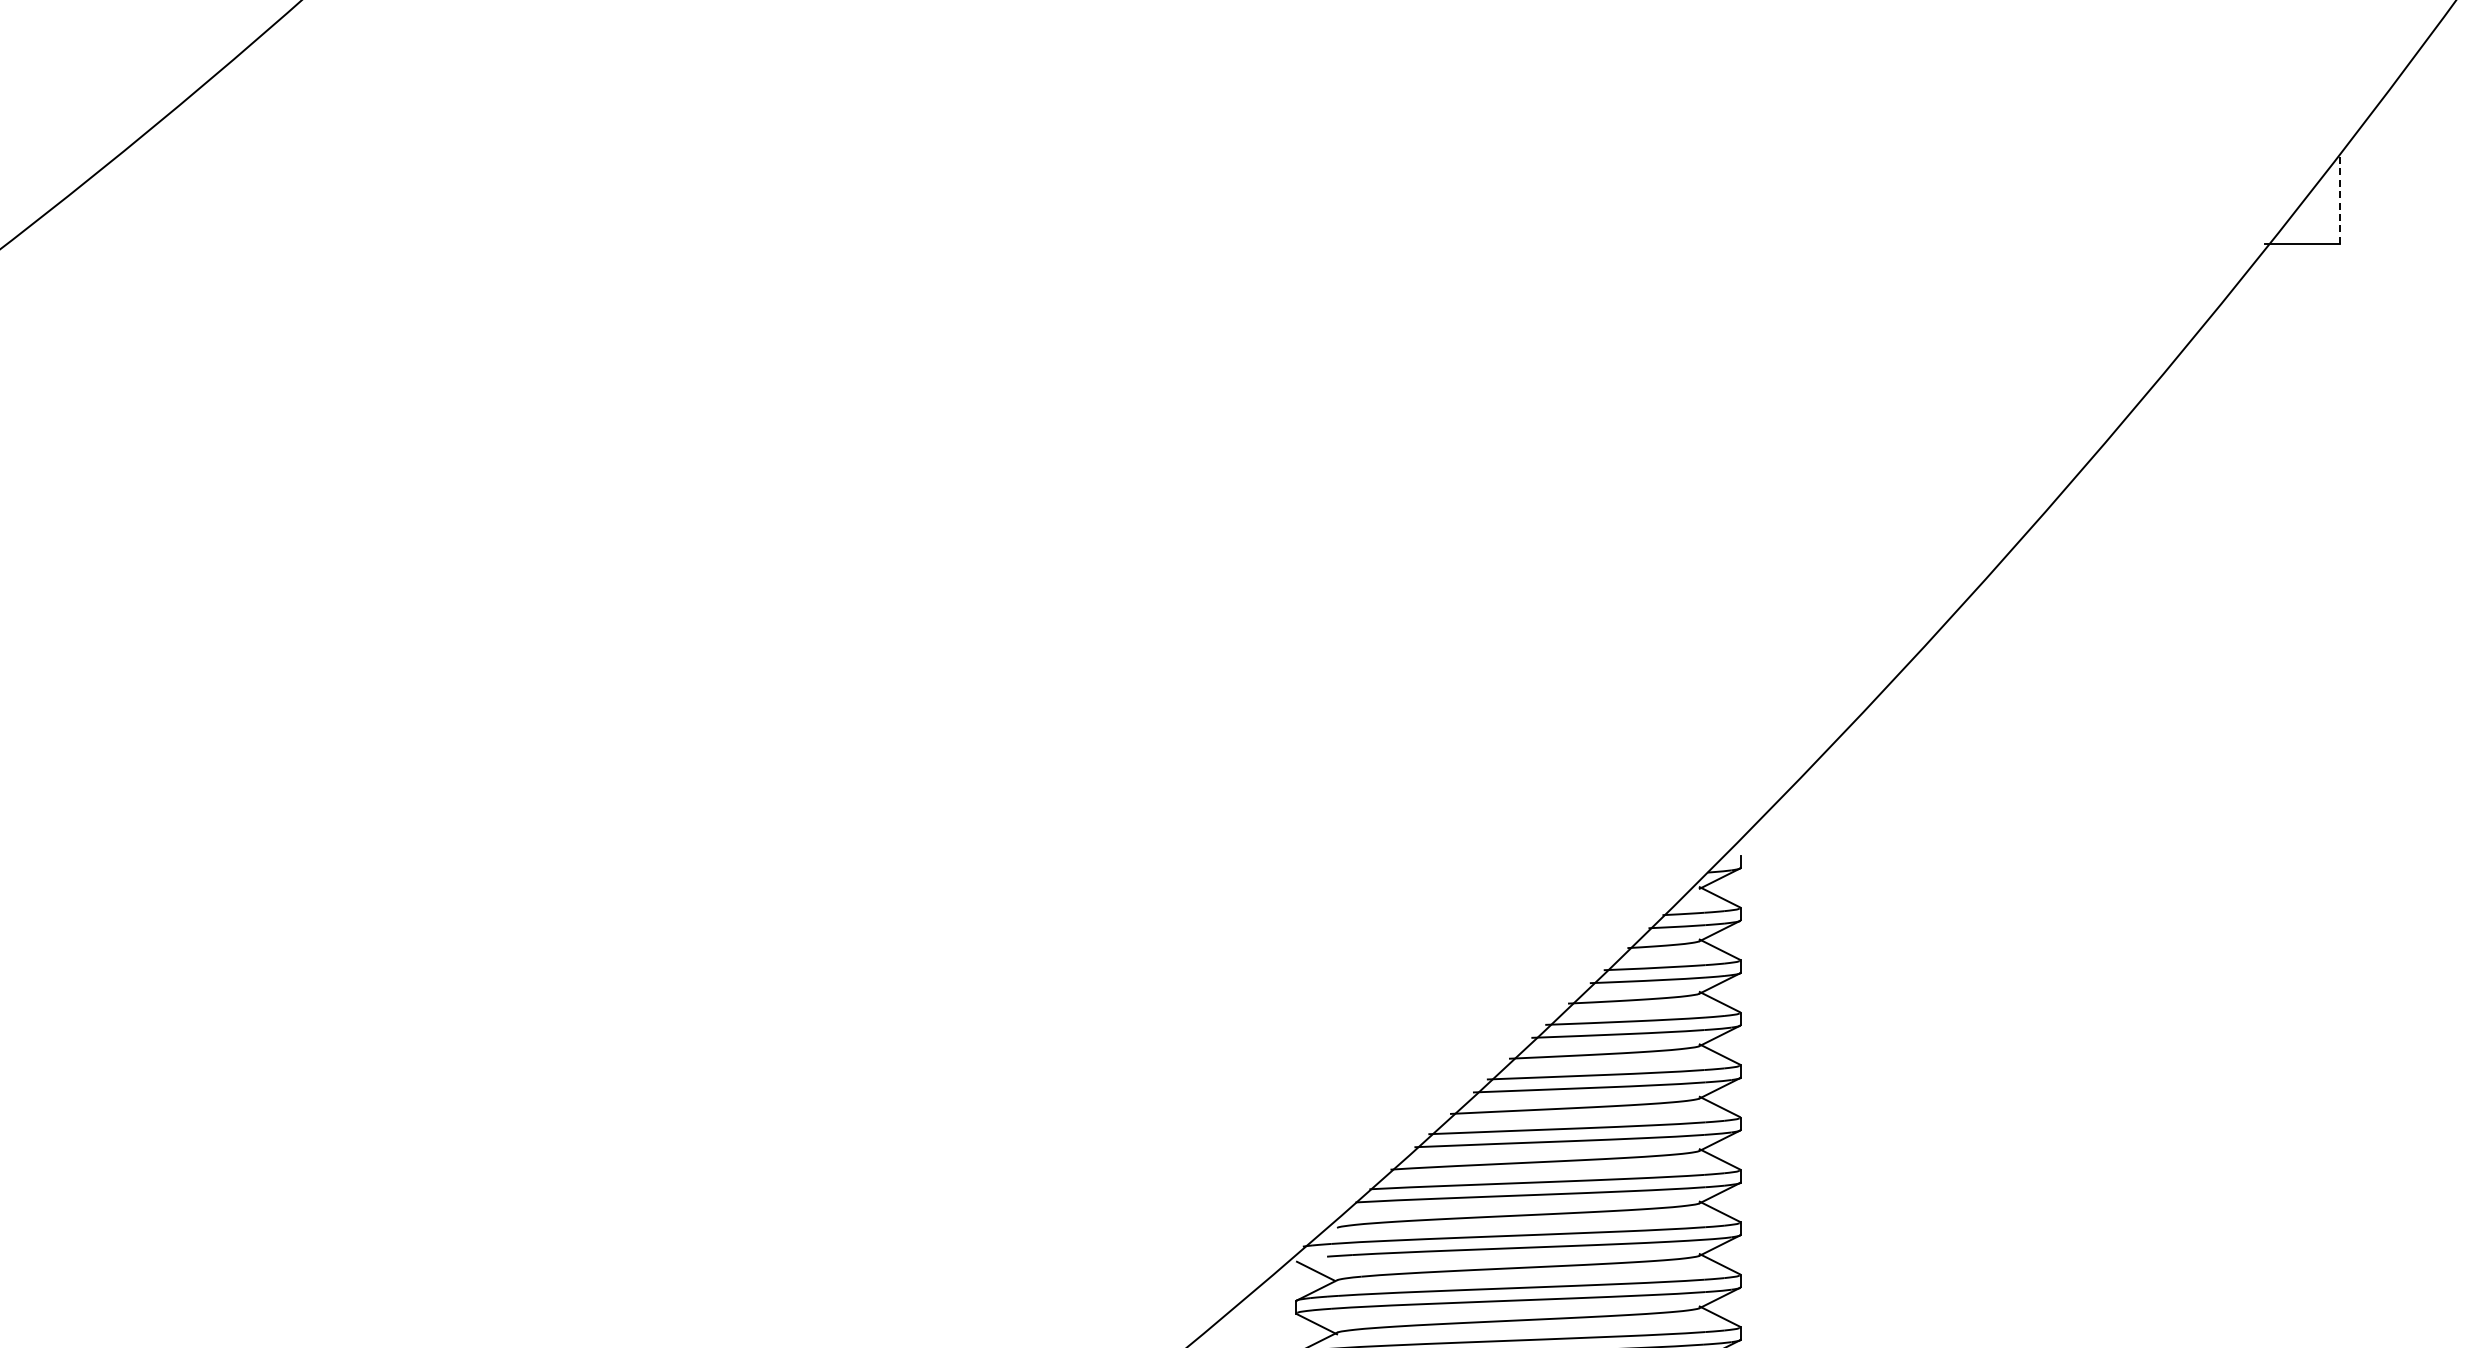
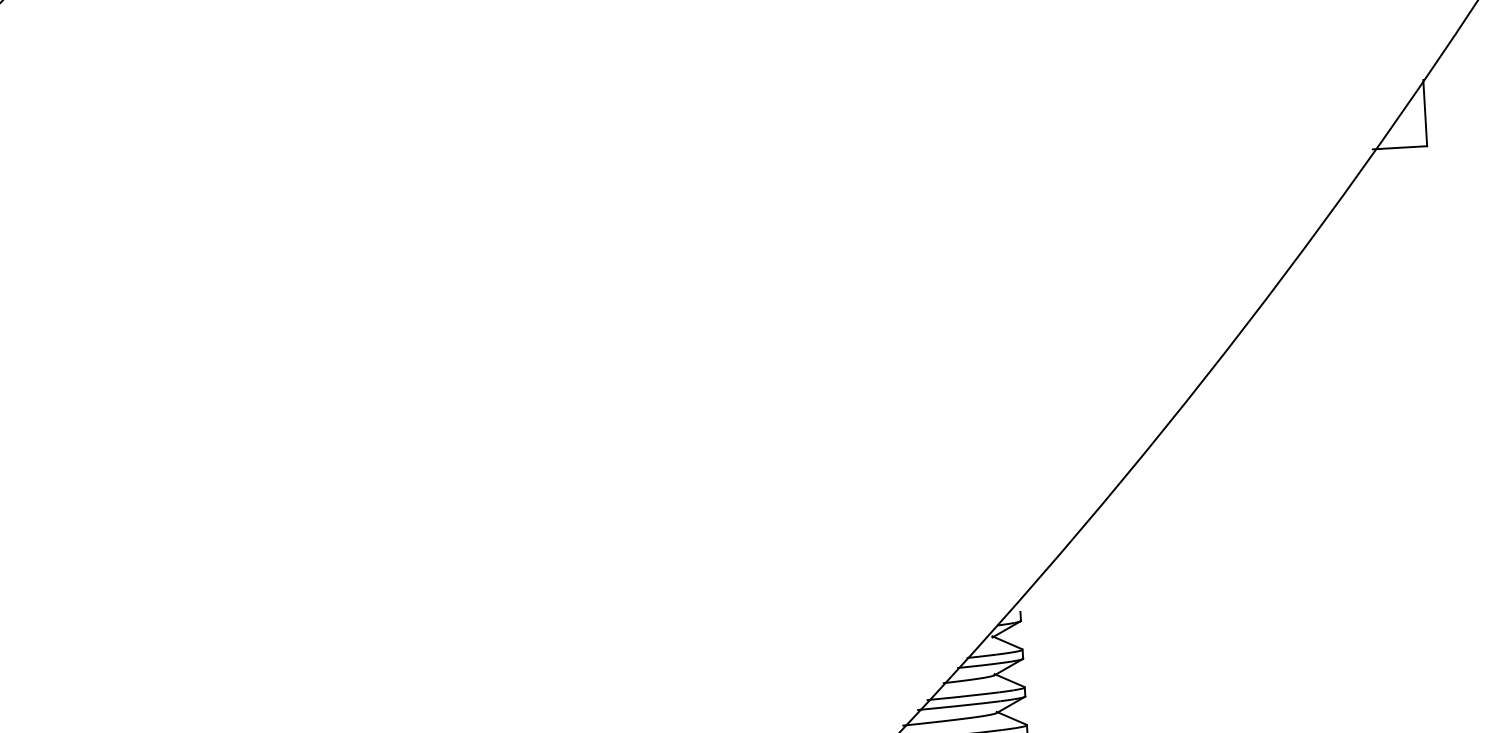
line: (2340, 197) -> (1425, 112), dashed -> solid

